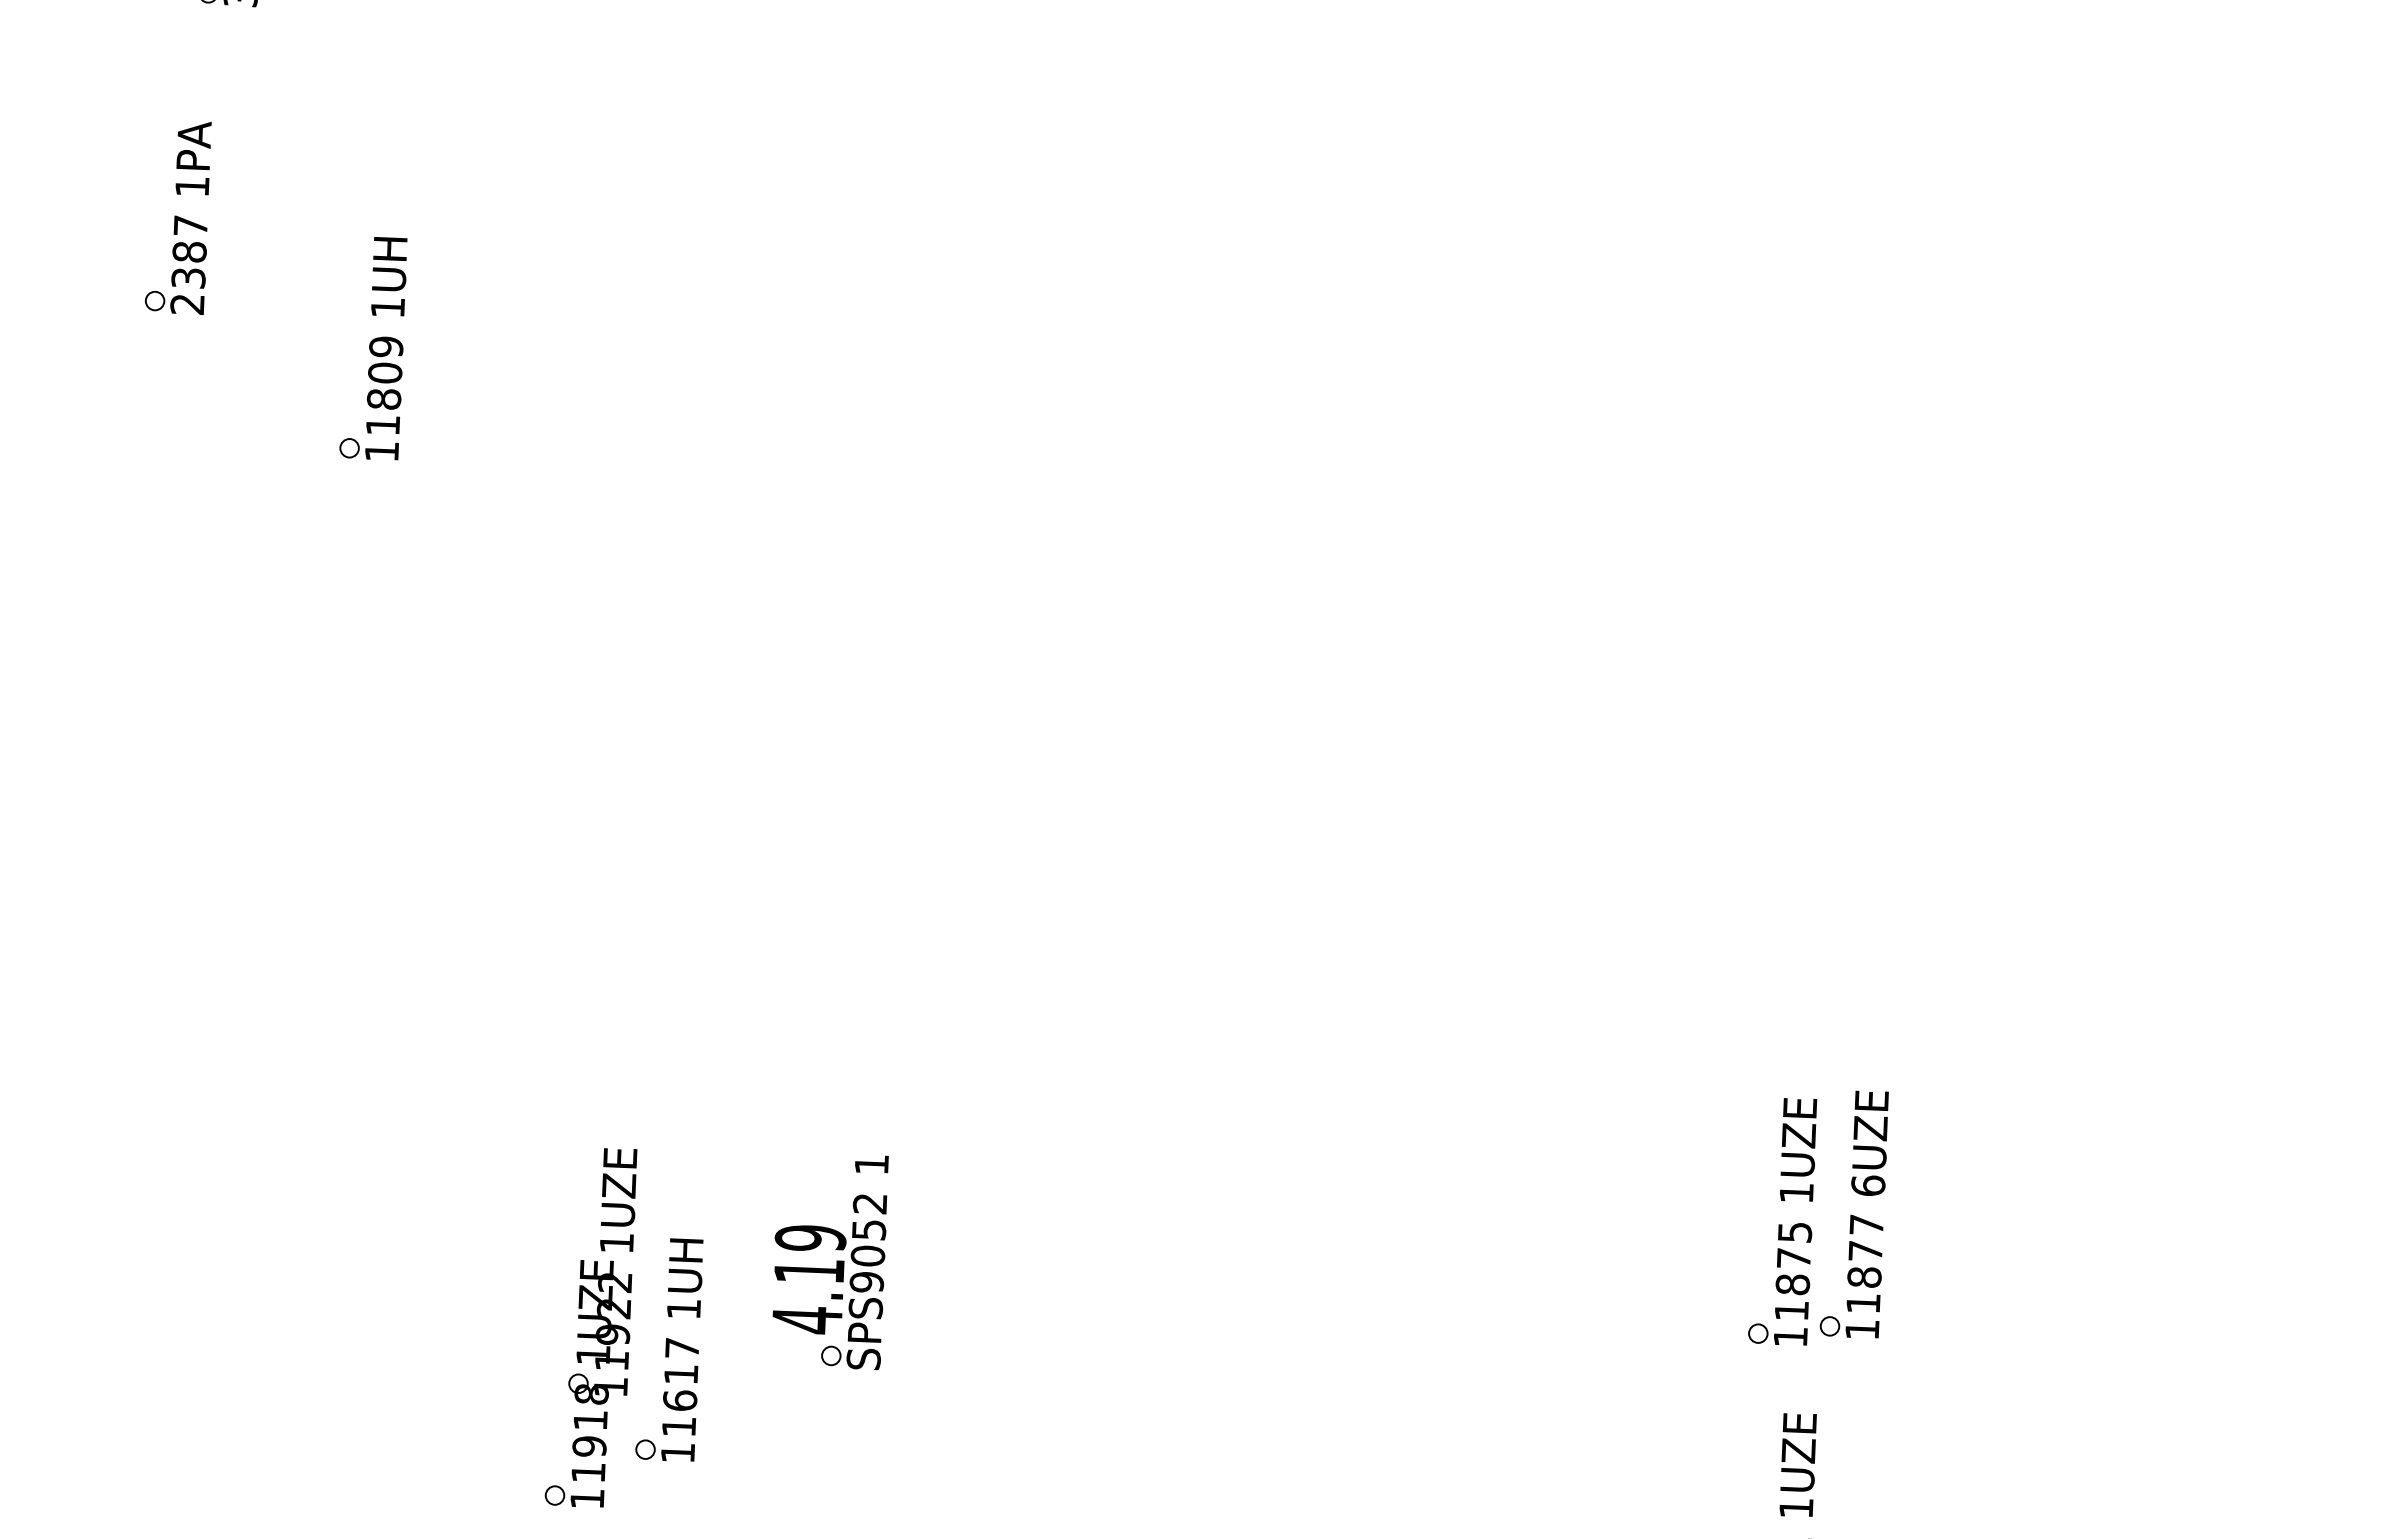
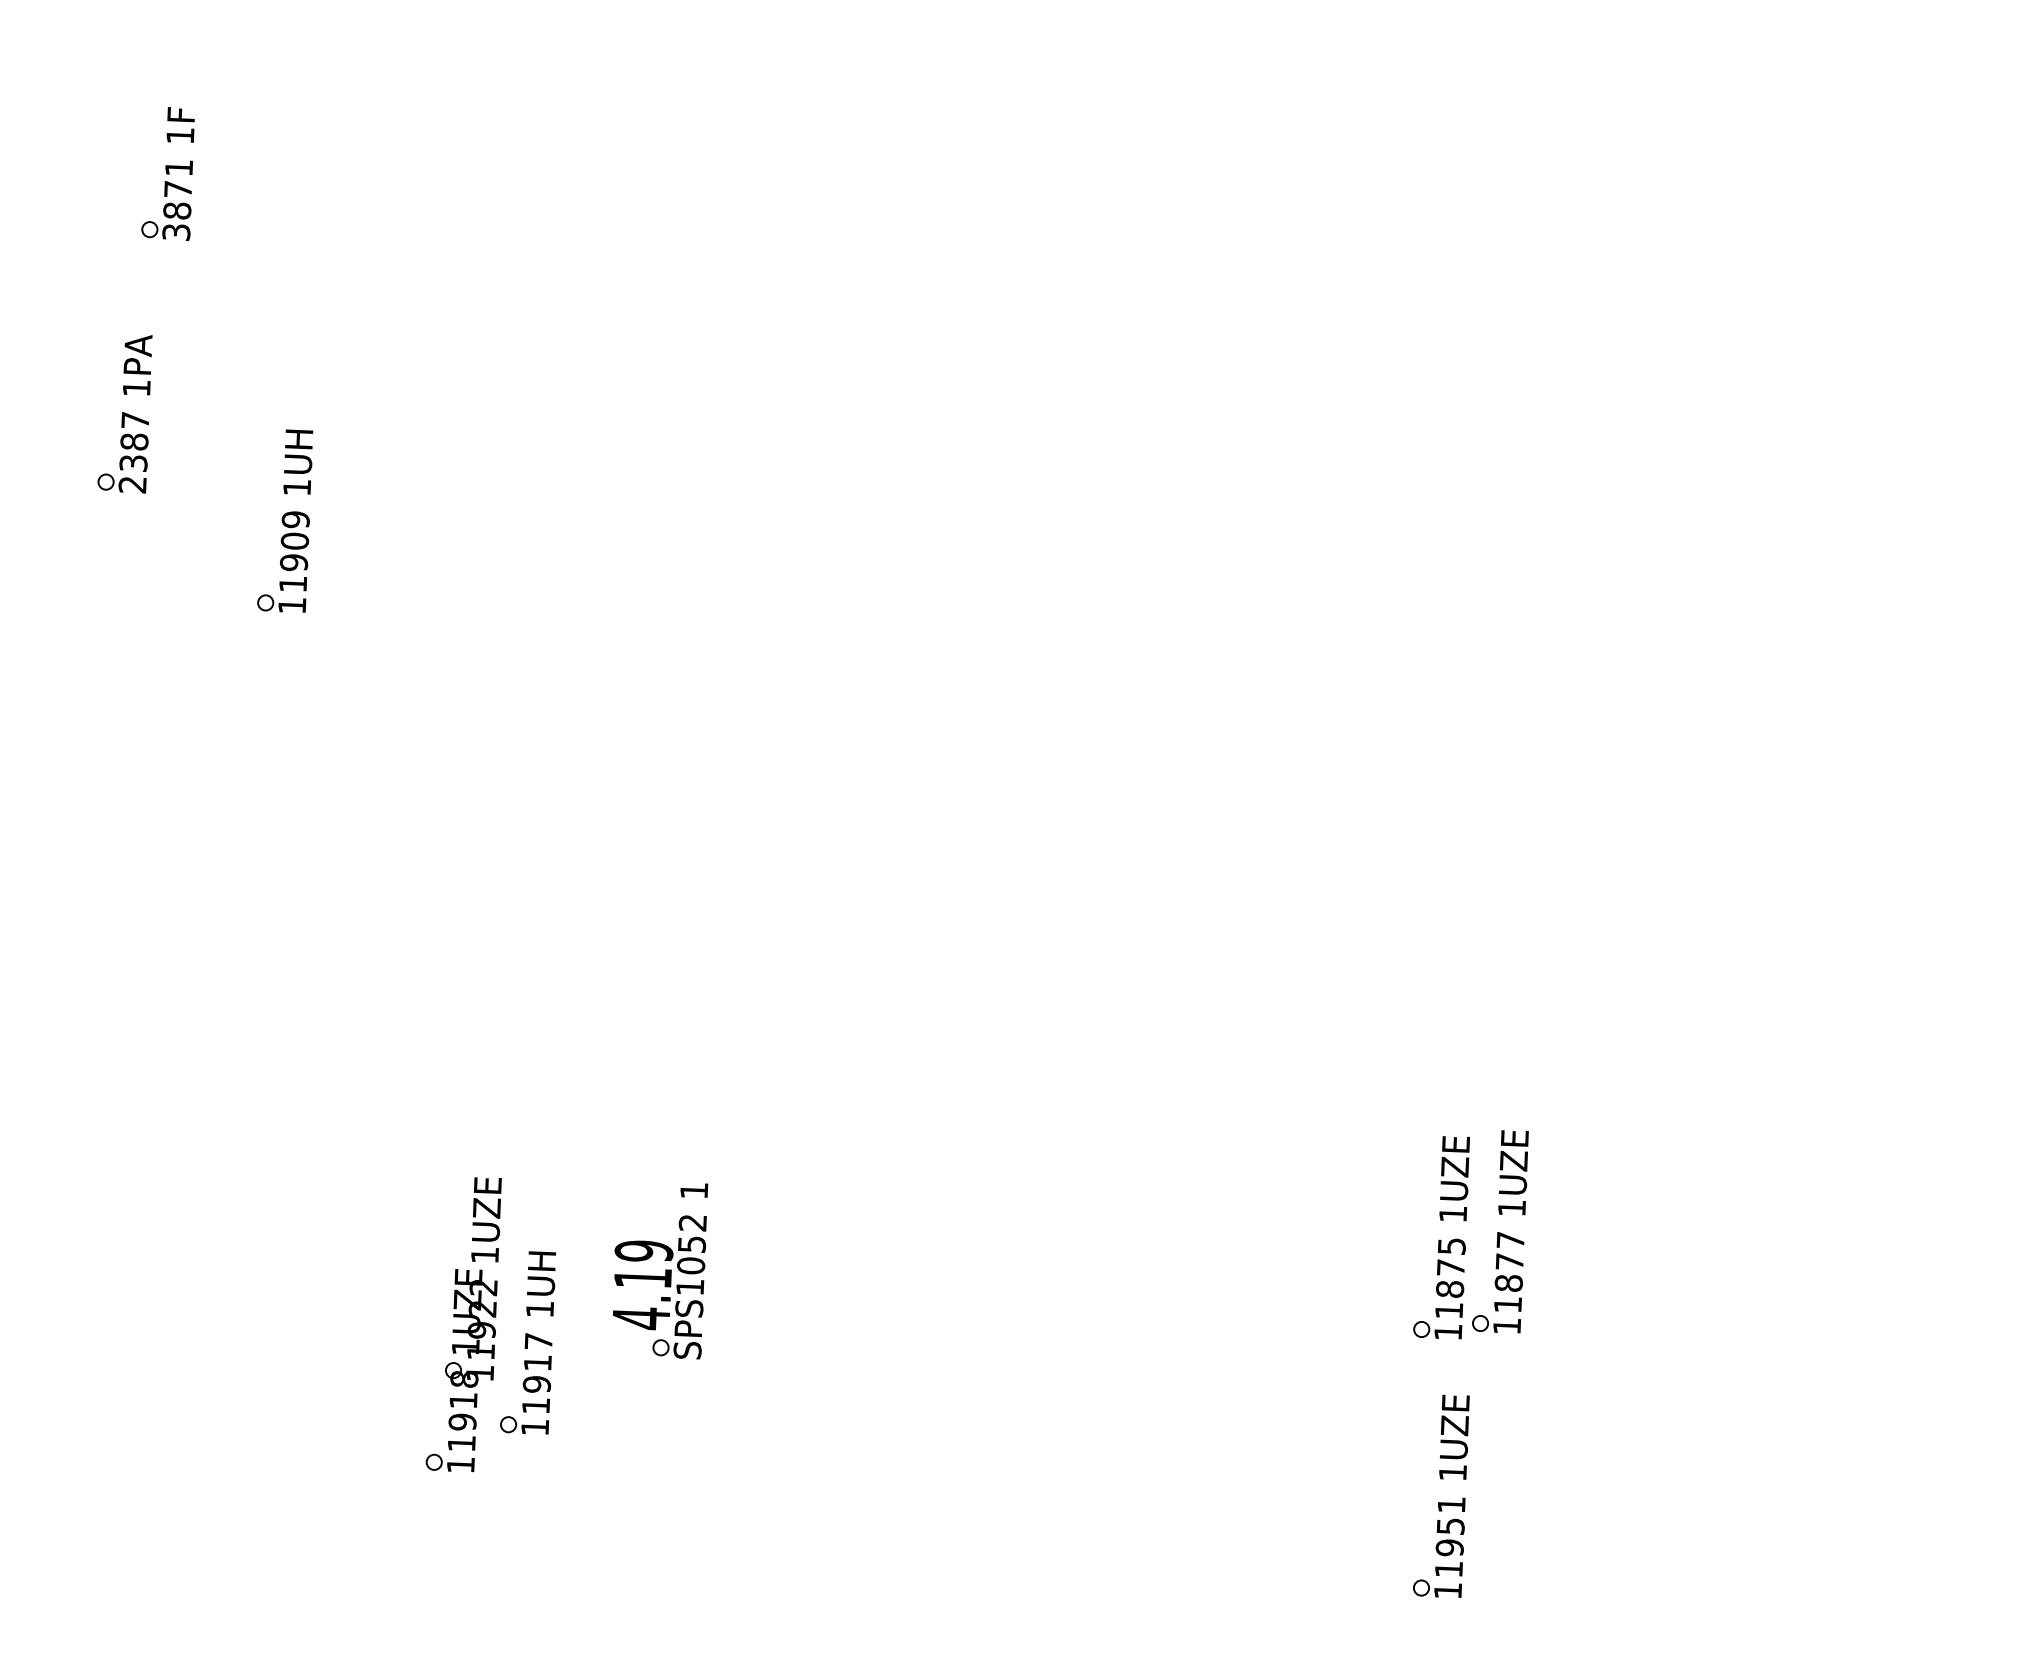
text: (384, 398) -> (294, 562), 11809 -> 11909
text: (1868, 1184) -> (1512, 1207), 6UZE -> 1UZE
text: (867, 1282) -> (690, 1287), SPS9052 -> SPS1052
text: (679, 1400) -> (536, 1384), 11617 -> 11917

